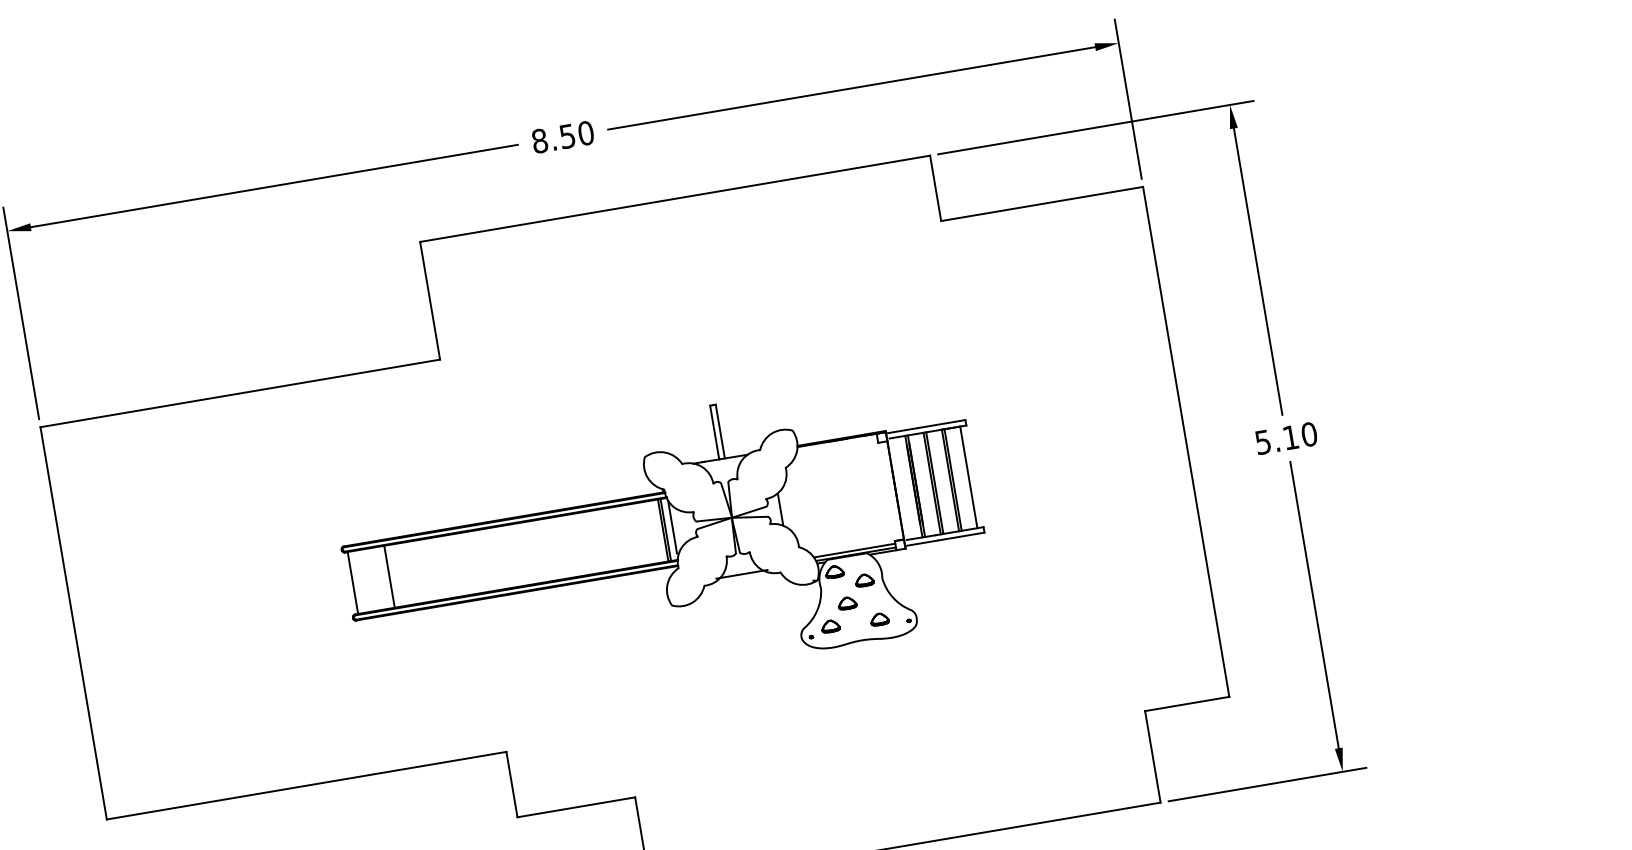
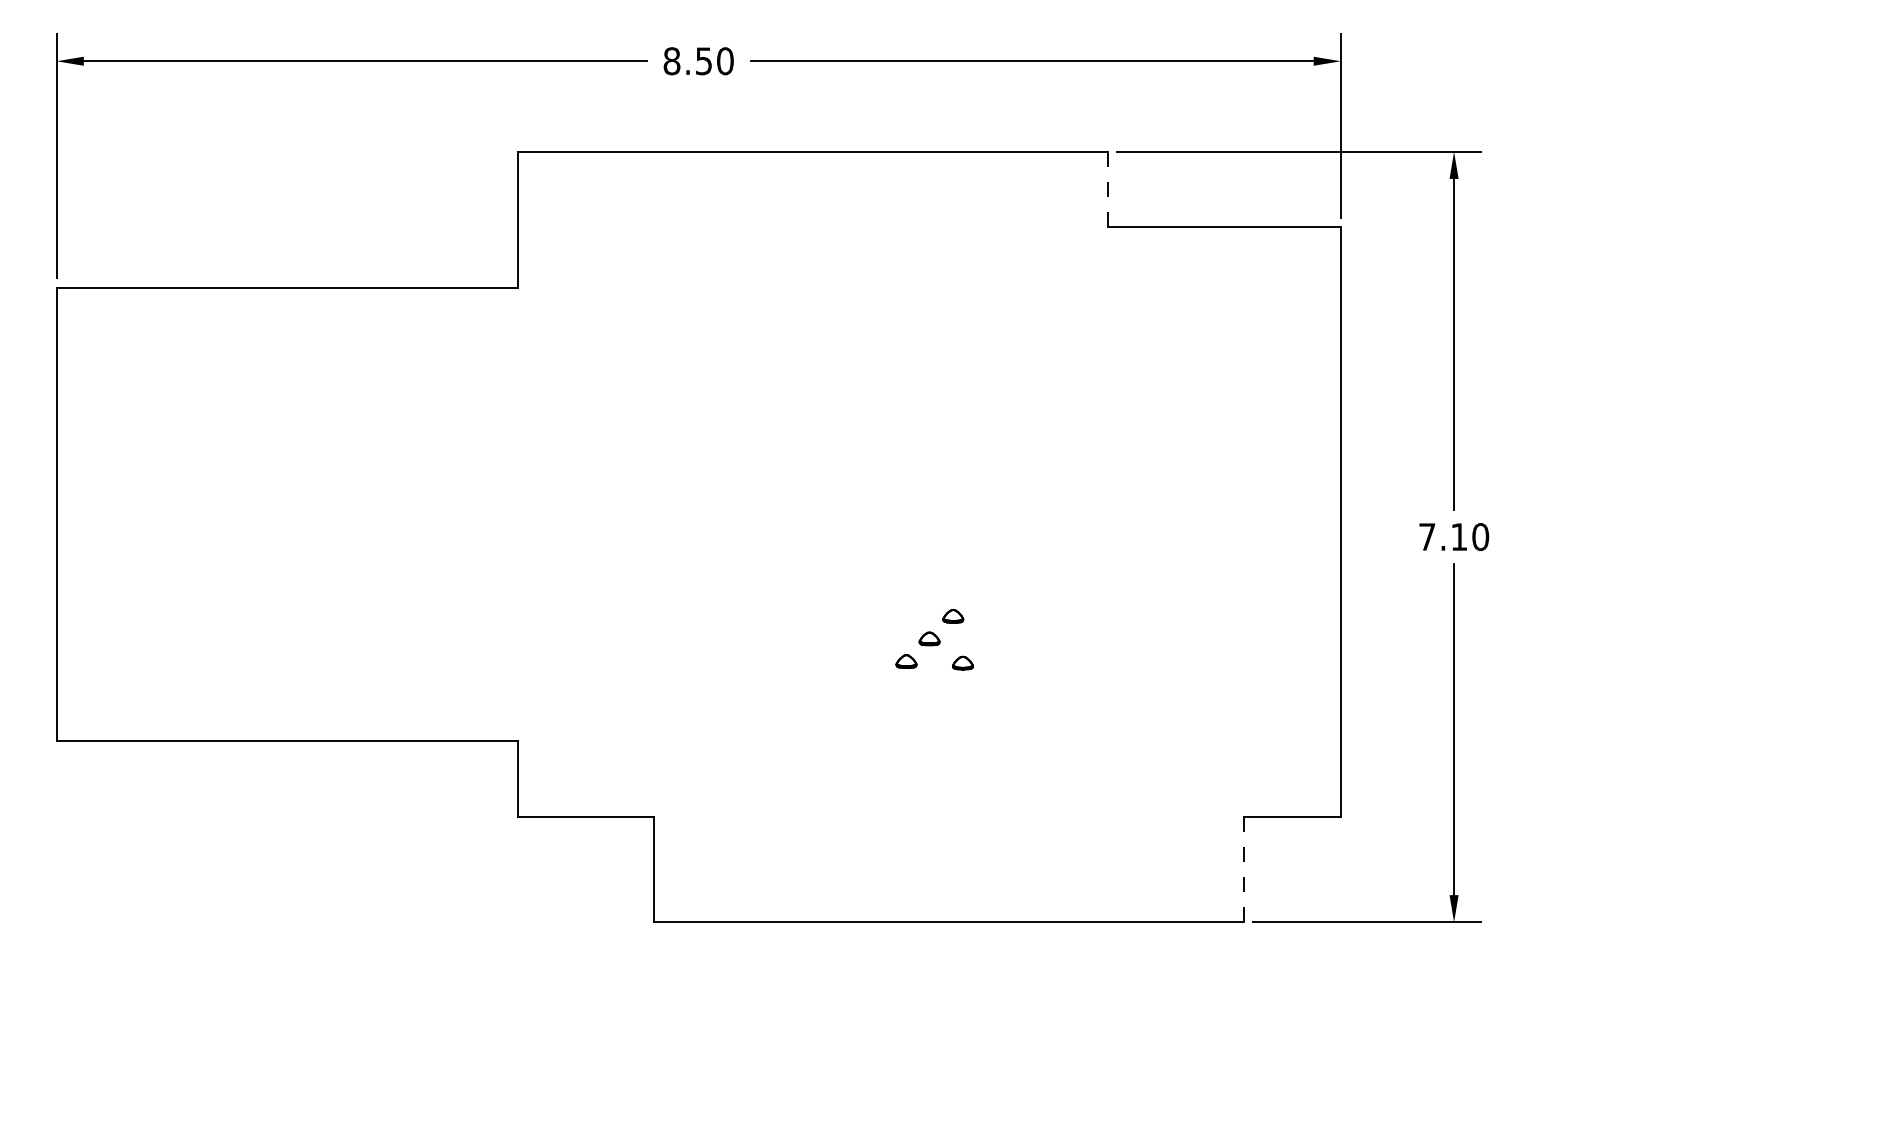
line: (935, 188) -> (1107, 189), solid -> dashed
text: (1263, 442) -> (1427, 537), 5.10 -> 7.10
part: (662, 545) -> (733, 538), removed
line: (1152, 756) -> (1243, 869), solid -> dashed

